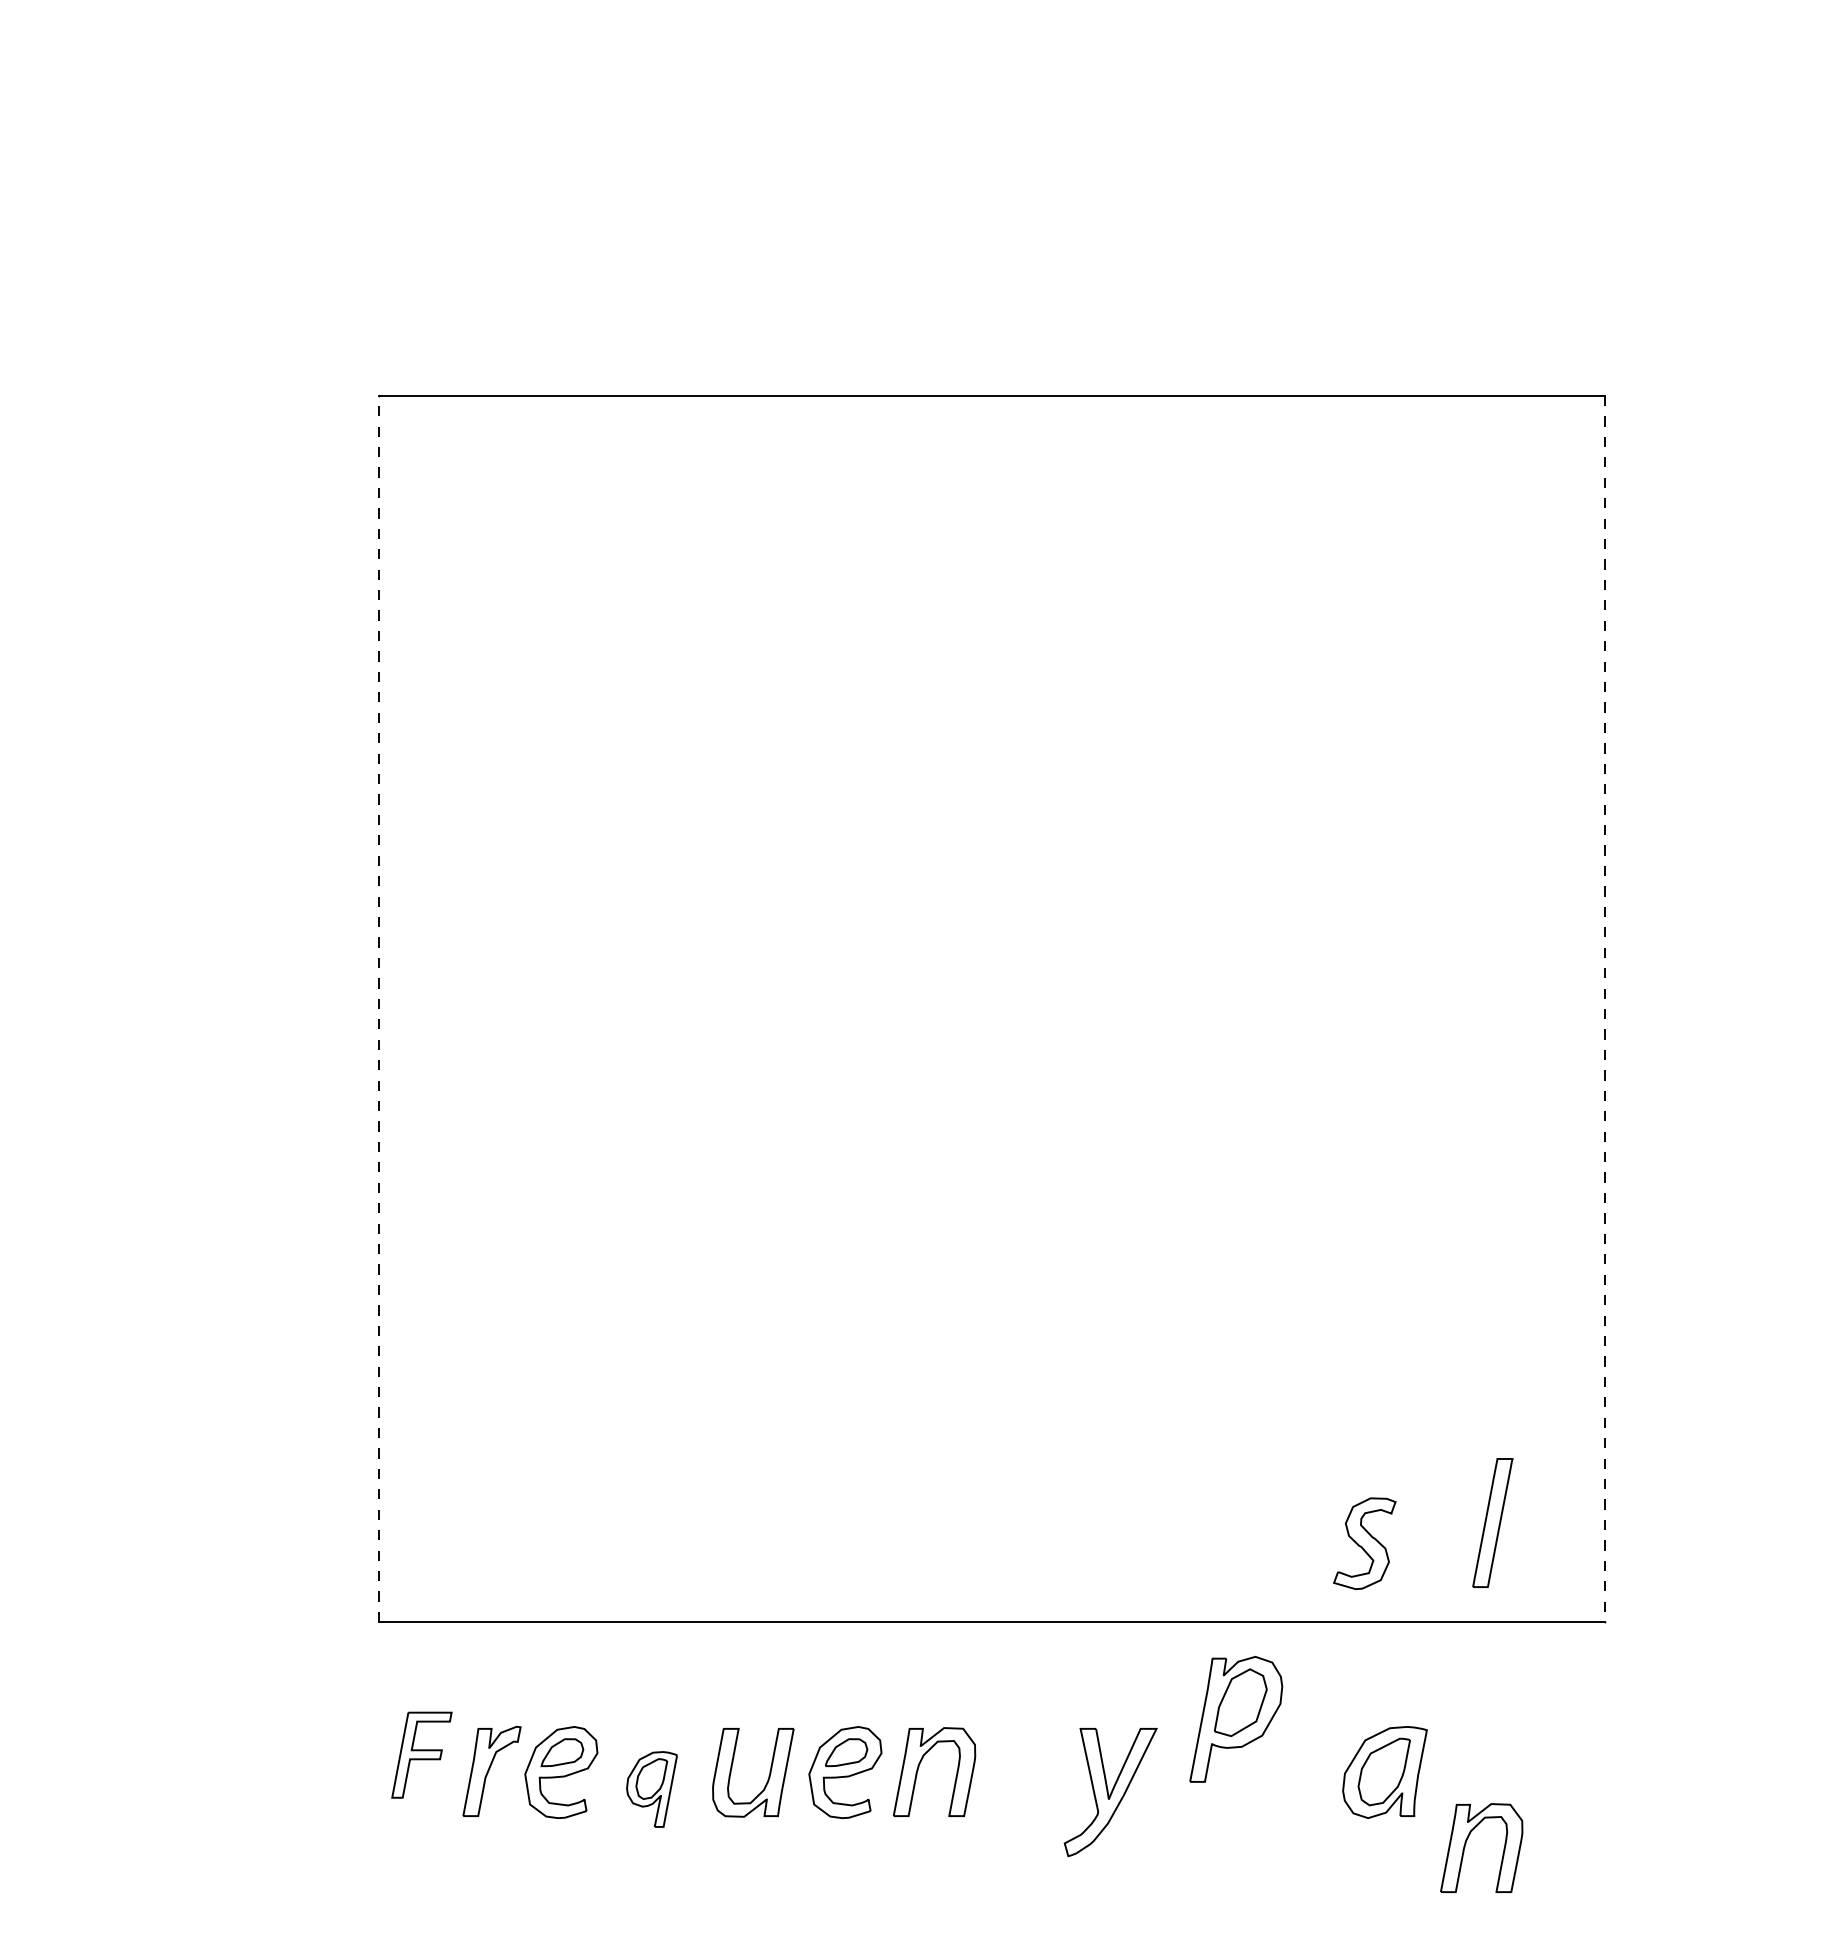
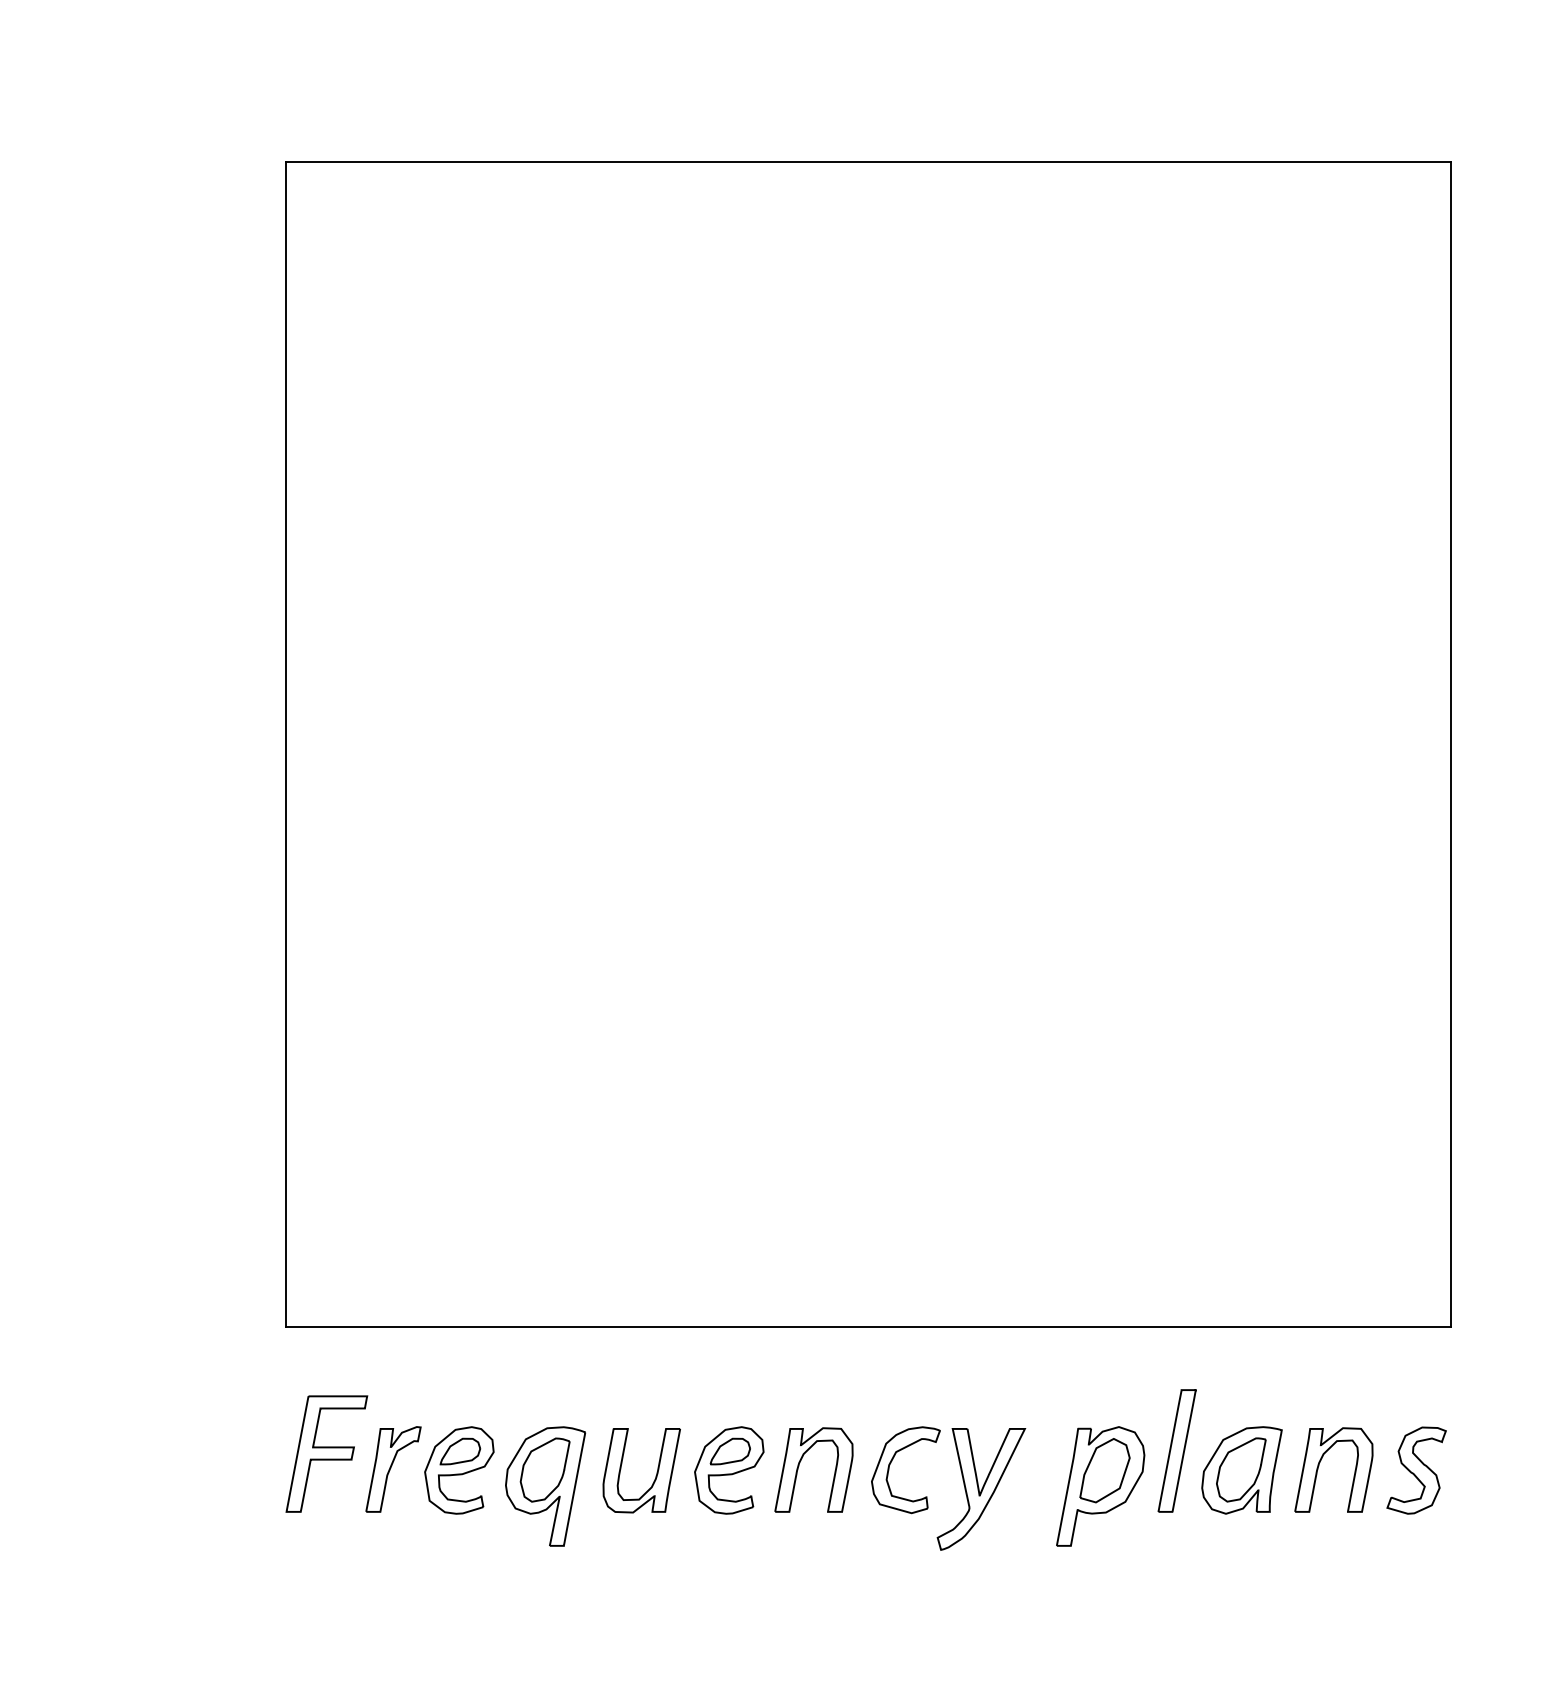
line: (378, 1008) -> (285, 744), dashed -> solid
line: (1604, 1009) -> (1450, 745), dashed -> solid
part: (1492, 1522) -> (1176, 1450), moved
part: (1364, 1543) -> (1416, 1470), moved
part: (1236, 1719) -> (1100, 1486), moved
part: (421, 1754) -> (326, 1453), size x1.43
part: (1014, 1769) -> (889, 1467), added
part: (651, 1789) -> (545, 1486), size x1.67
part: (1466, 1843) -> (1319, 1465), moved

